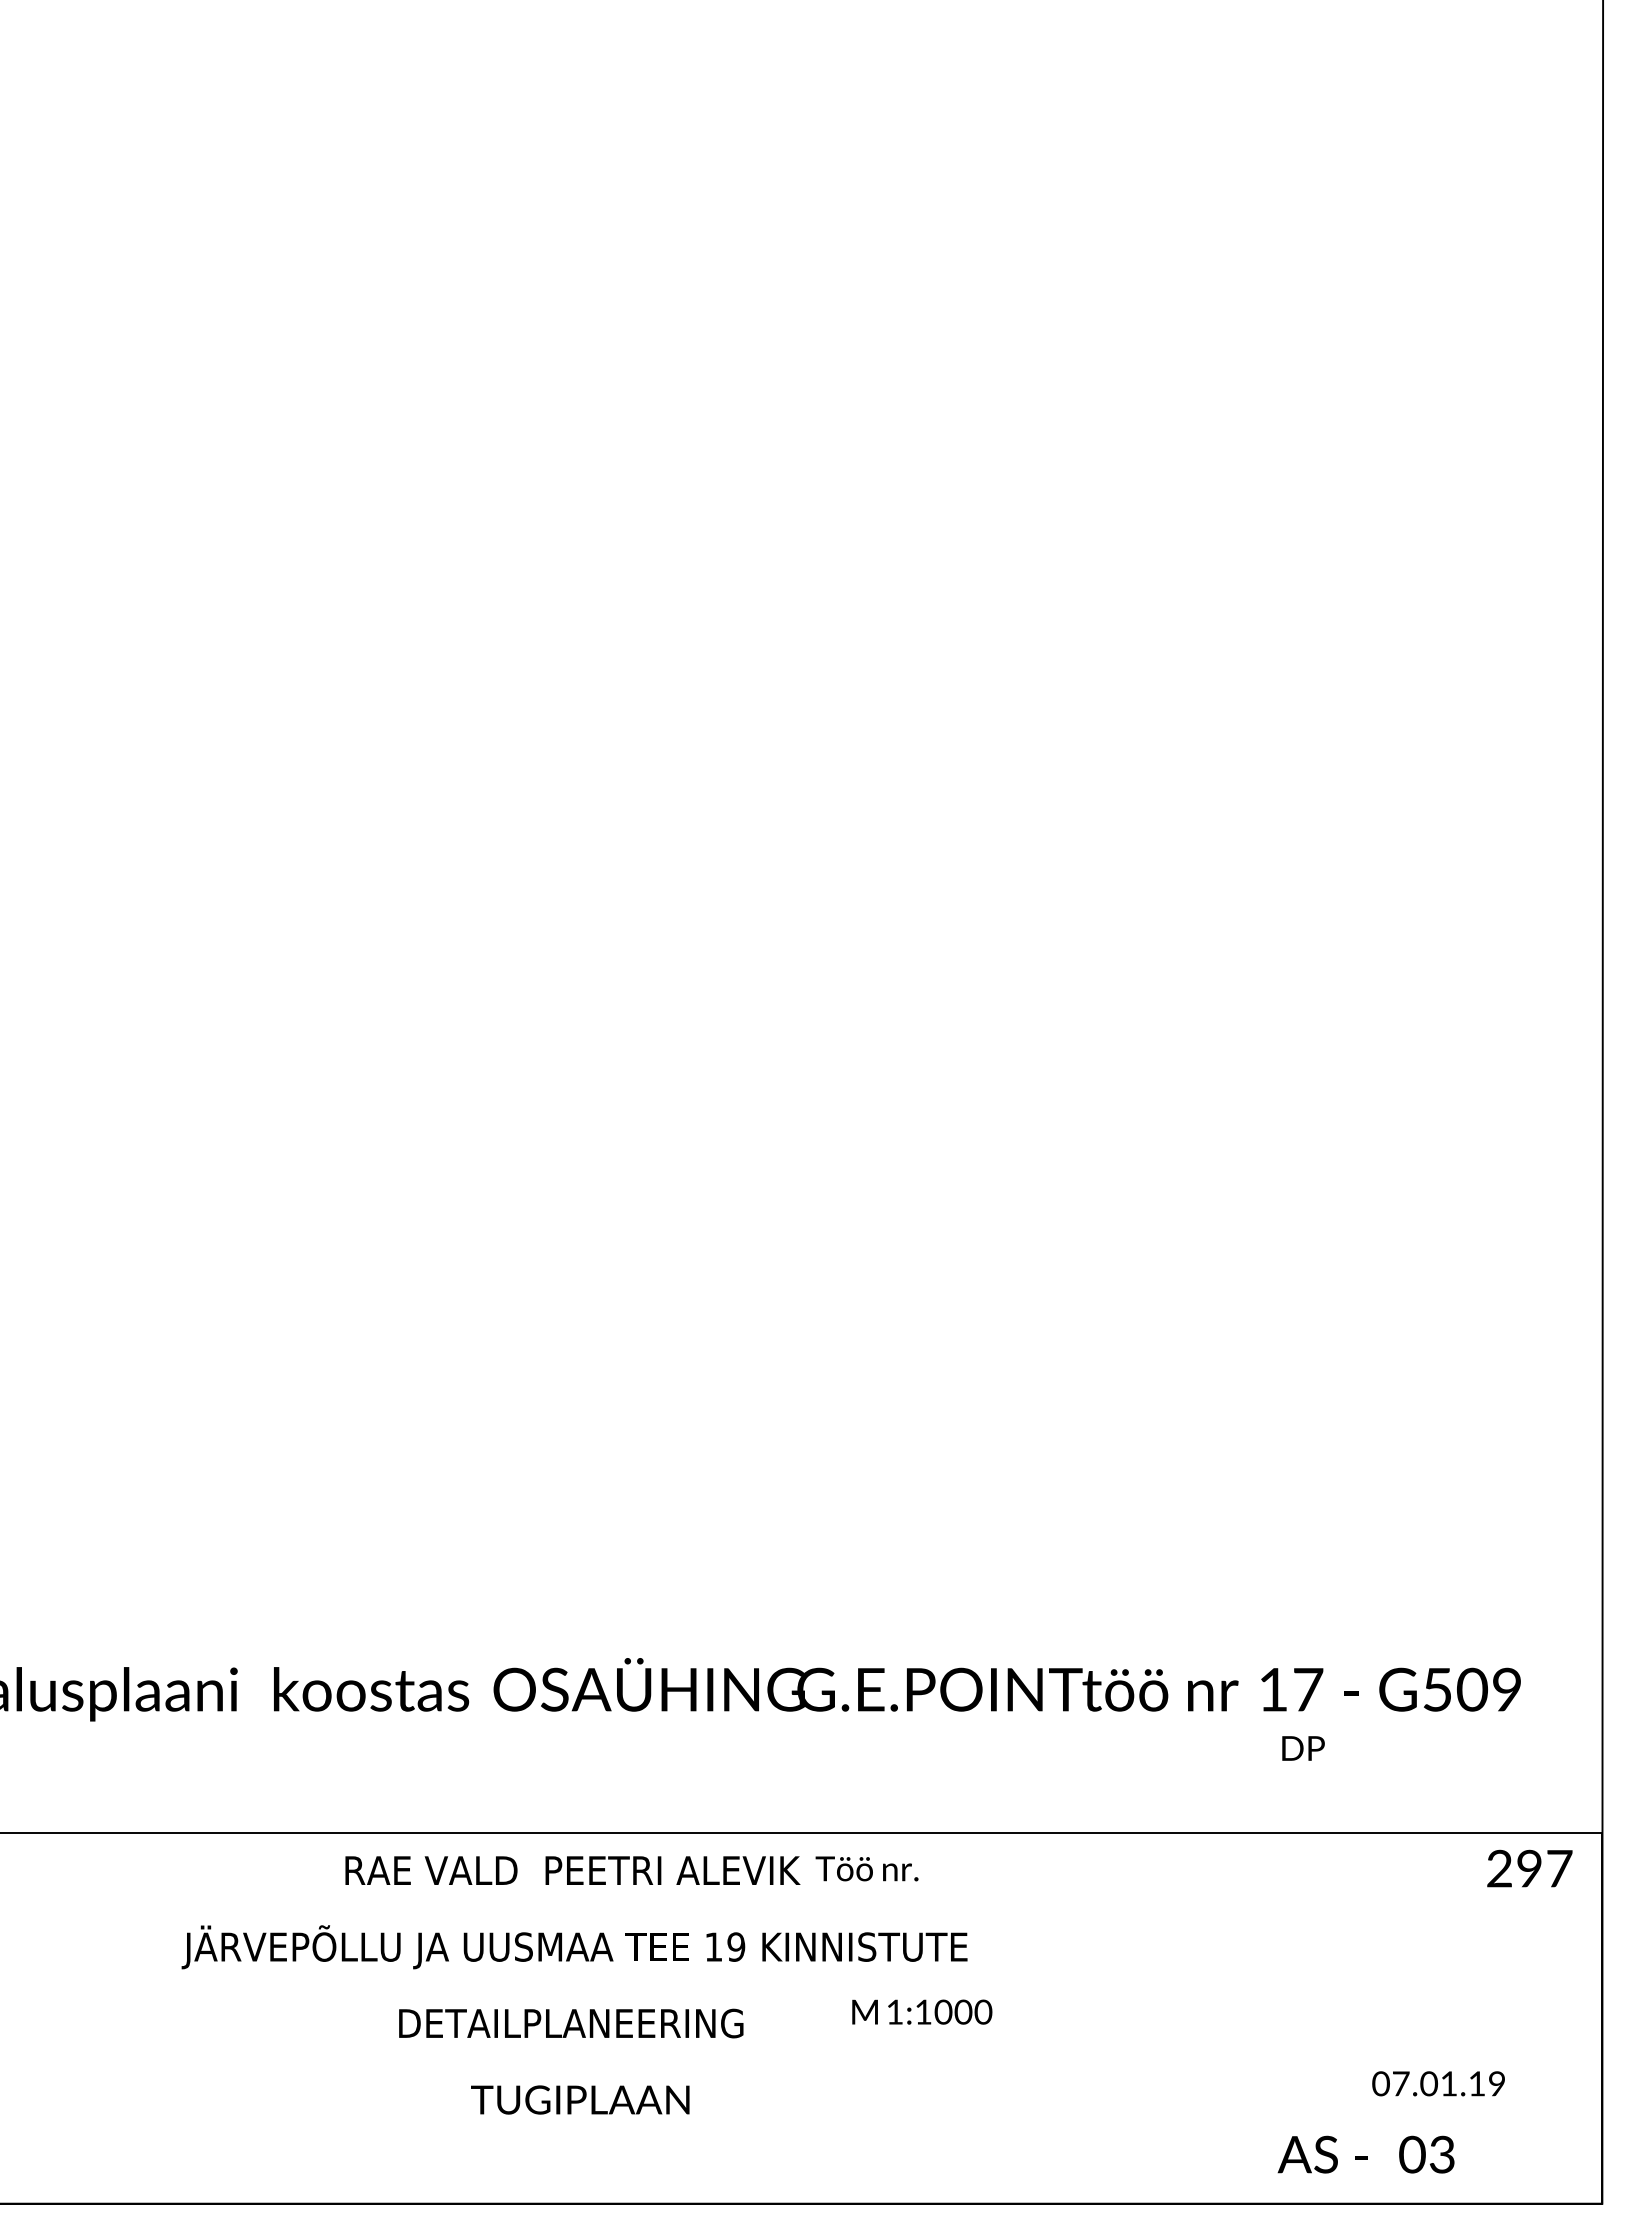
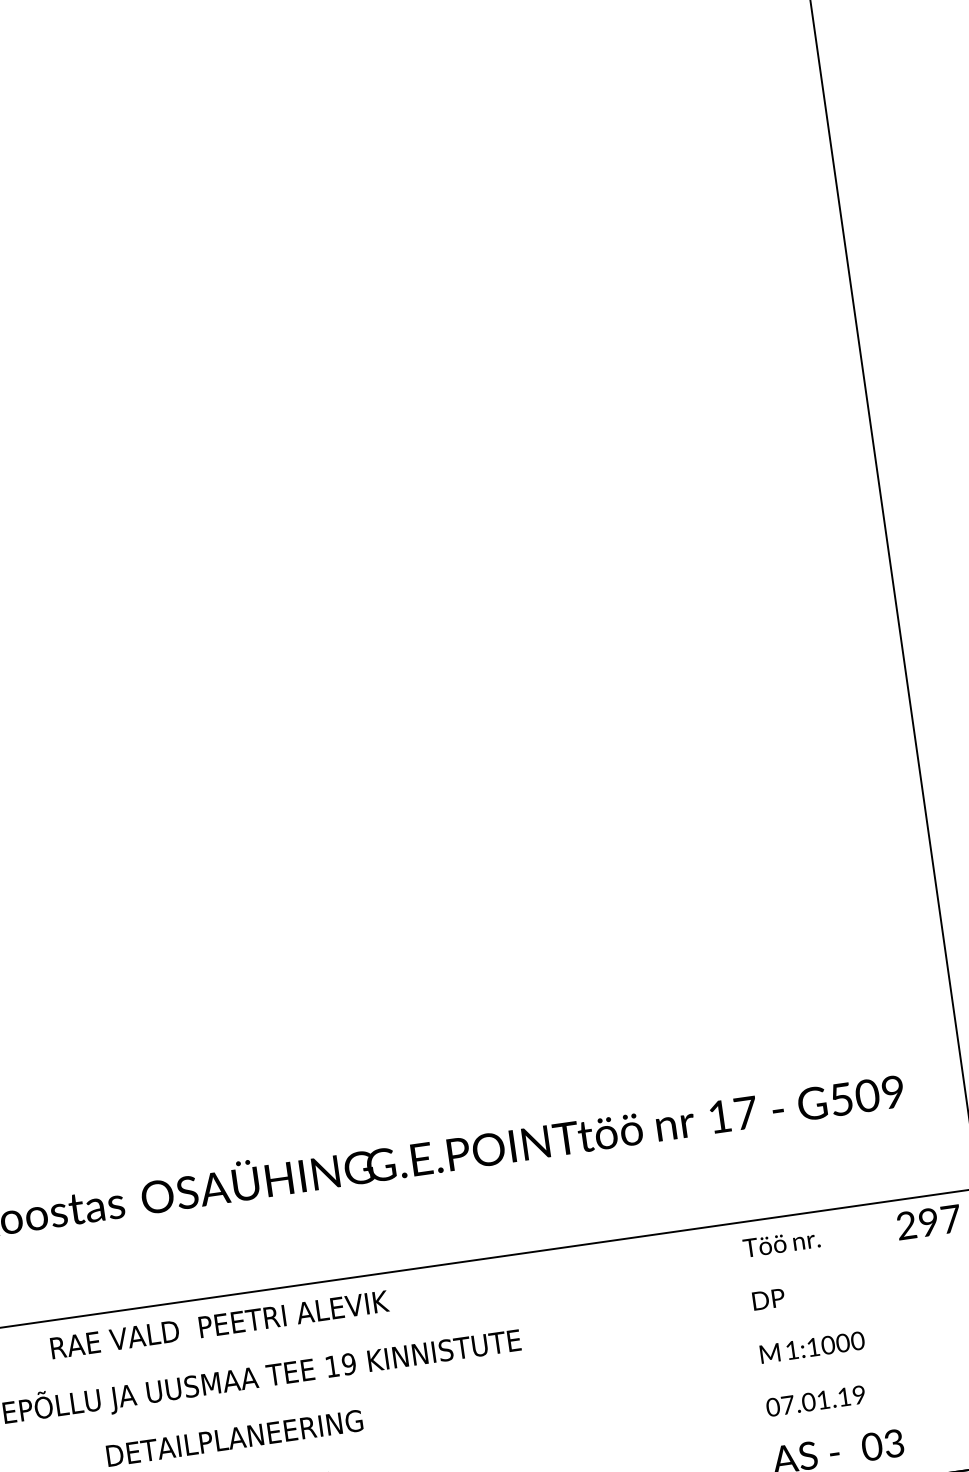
text: (1303, 1748) -> (768, 1299), moved
text: (866, 1868) -> (781, 1243), moved
text: (922, 2011) -> (812, 1346), moved
text: (1438, 2083) -> (815, 1400), moved

